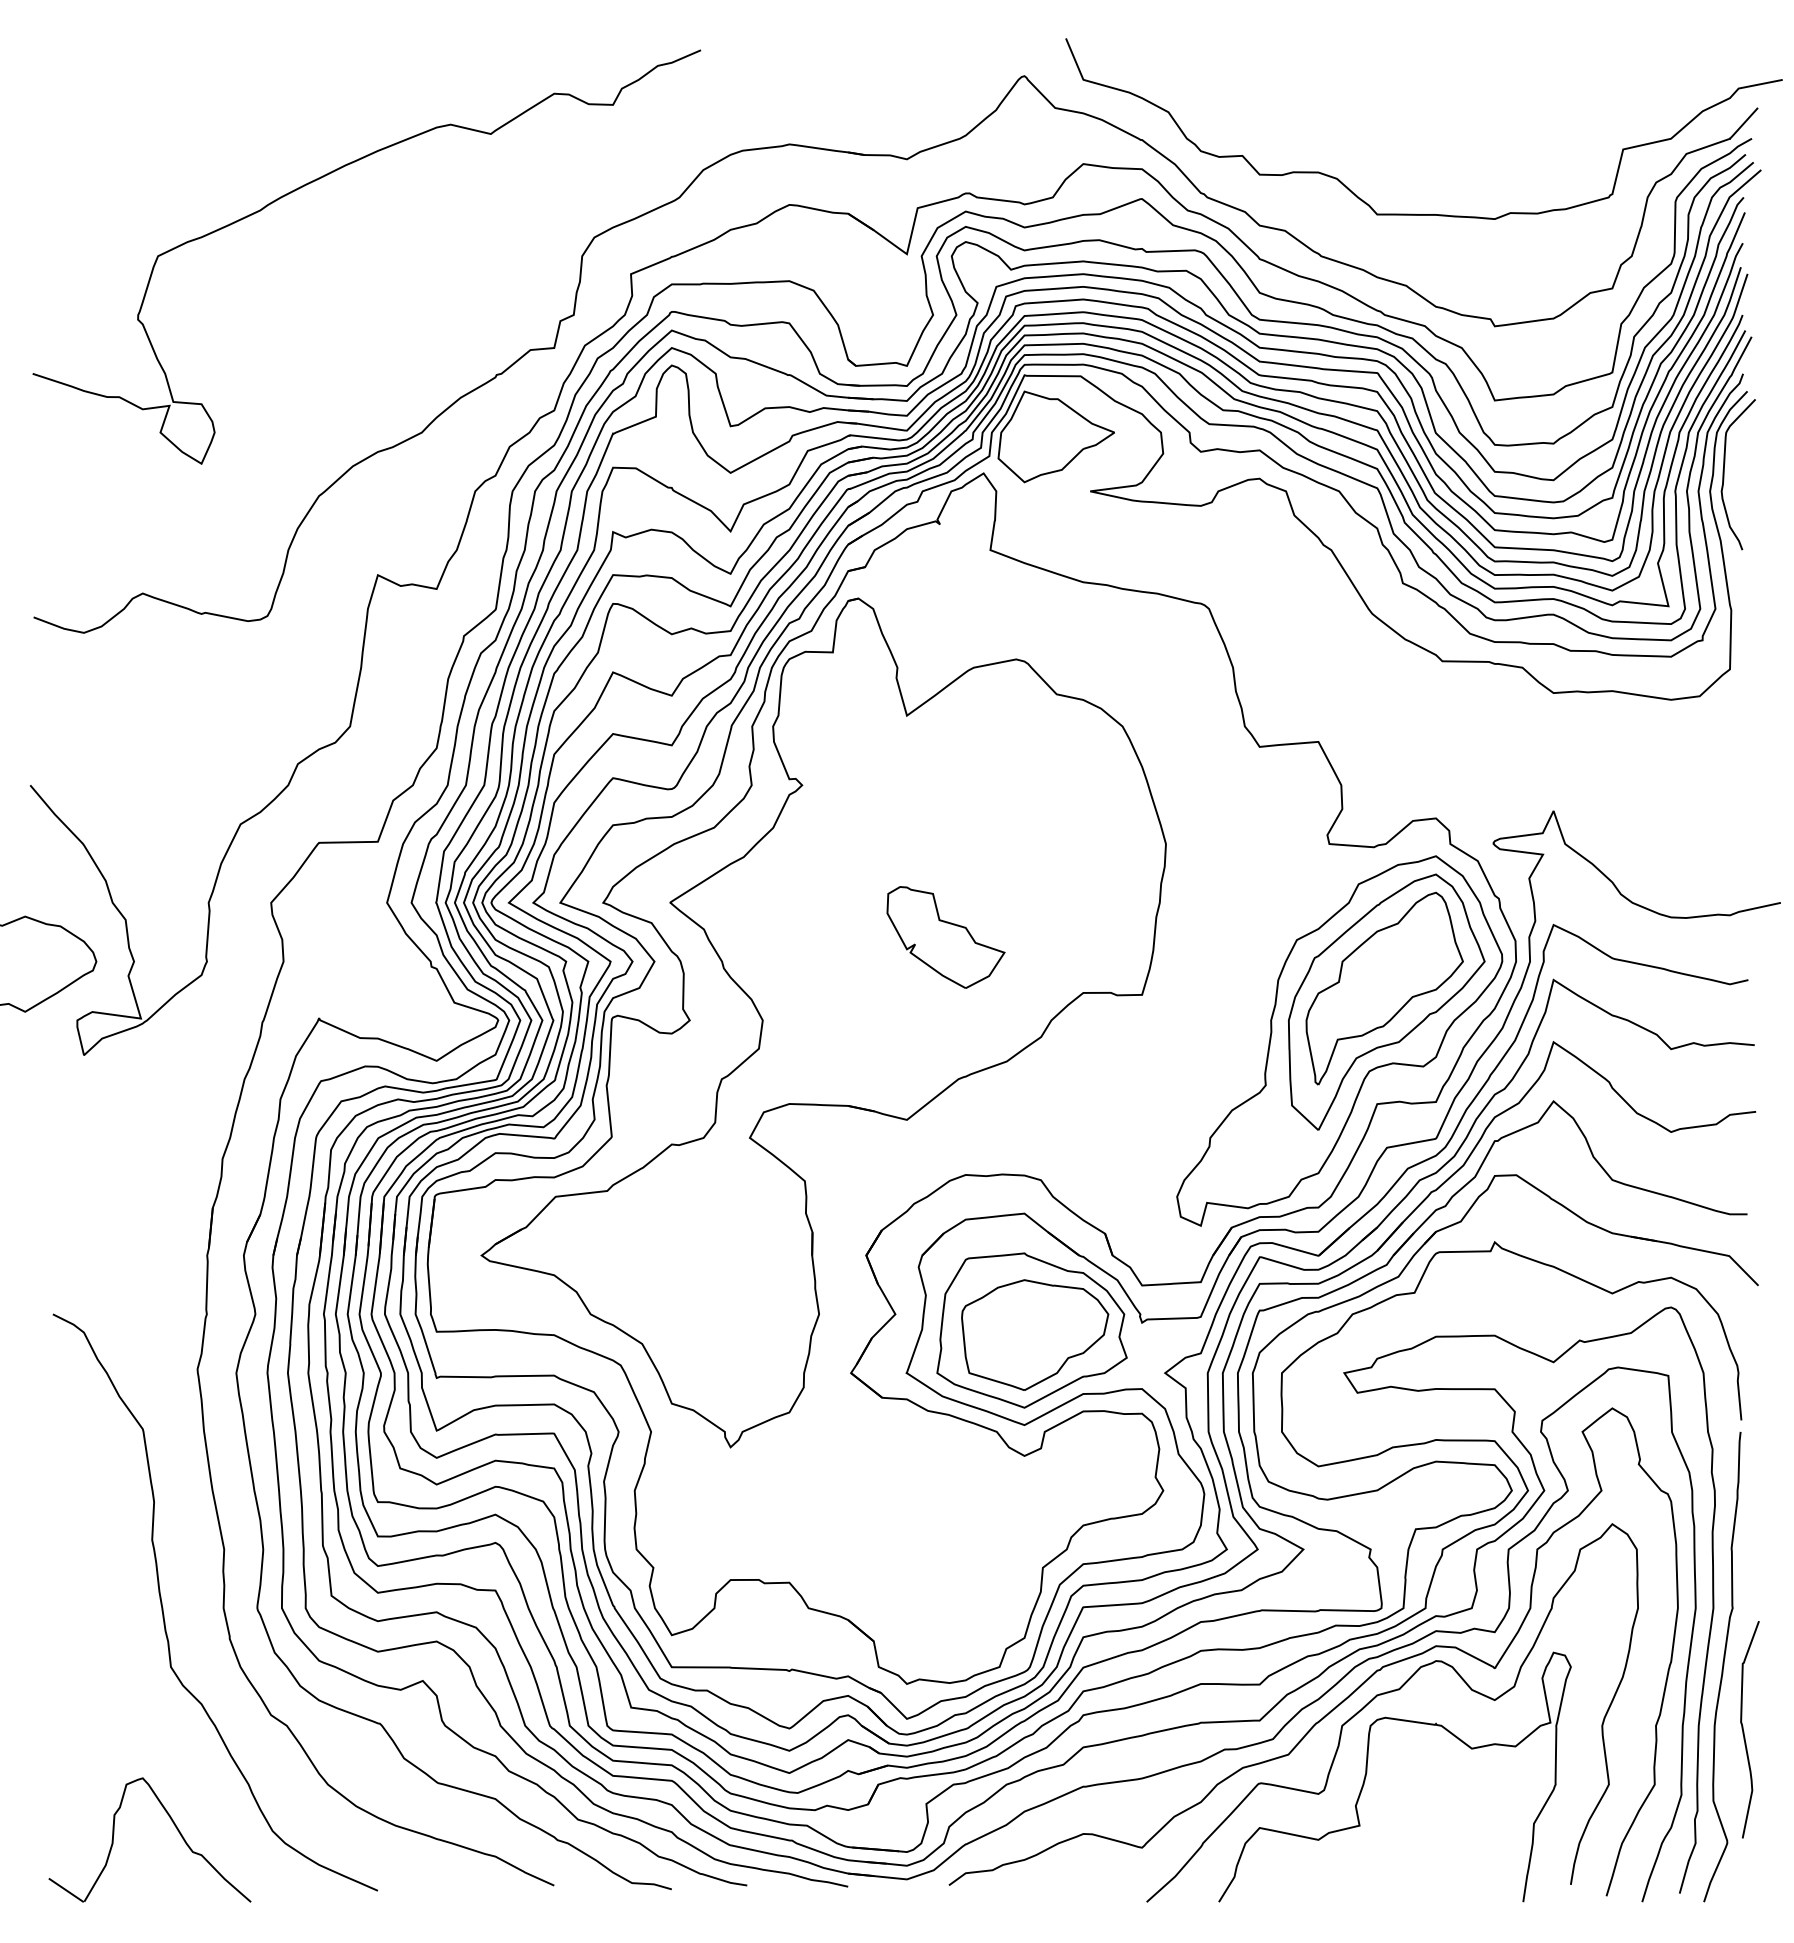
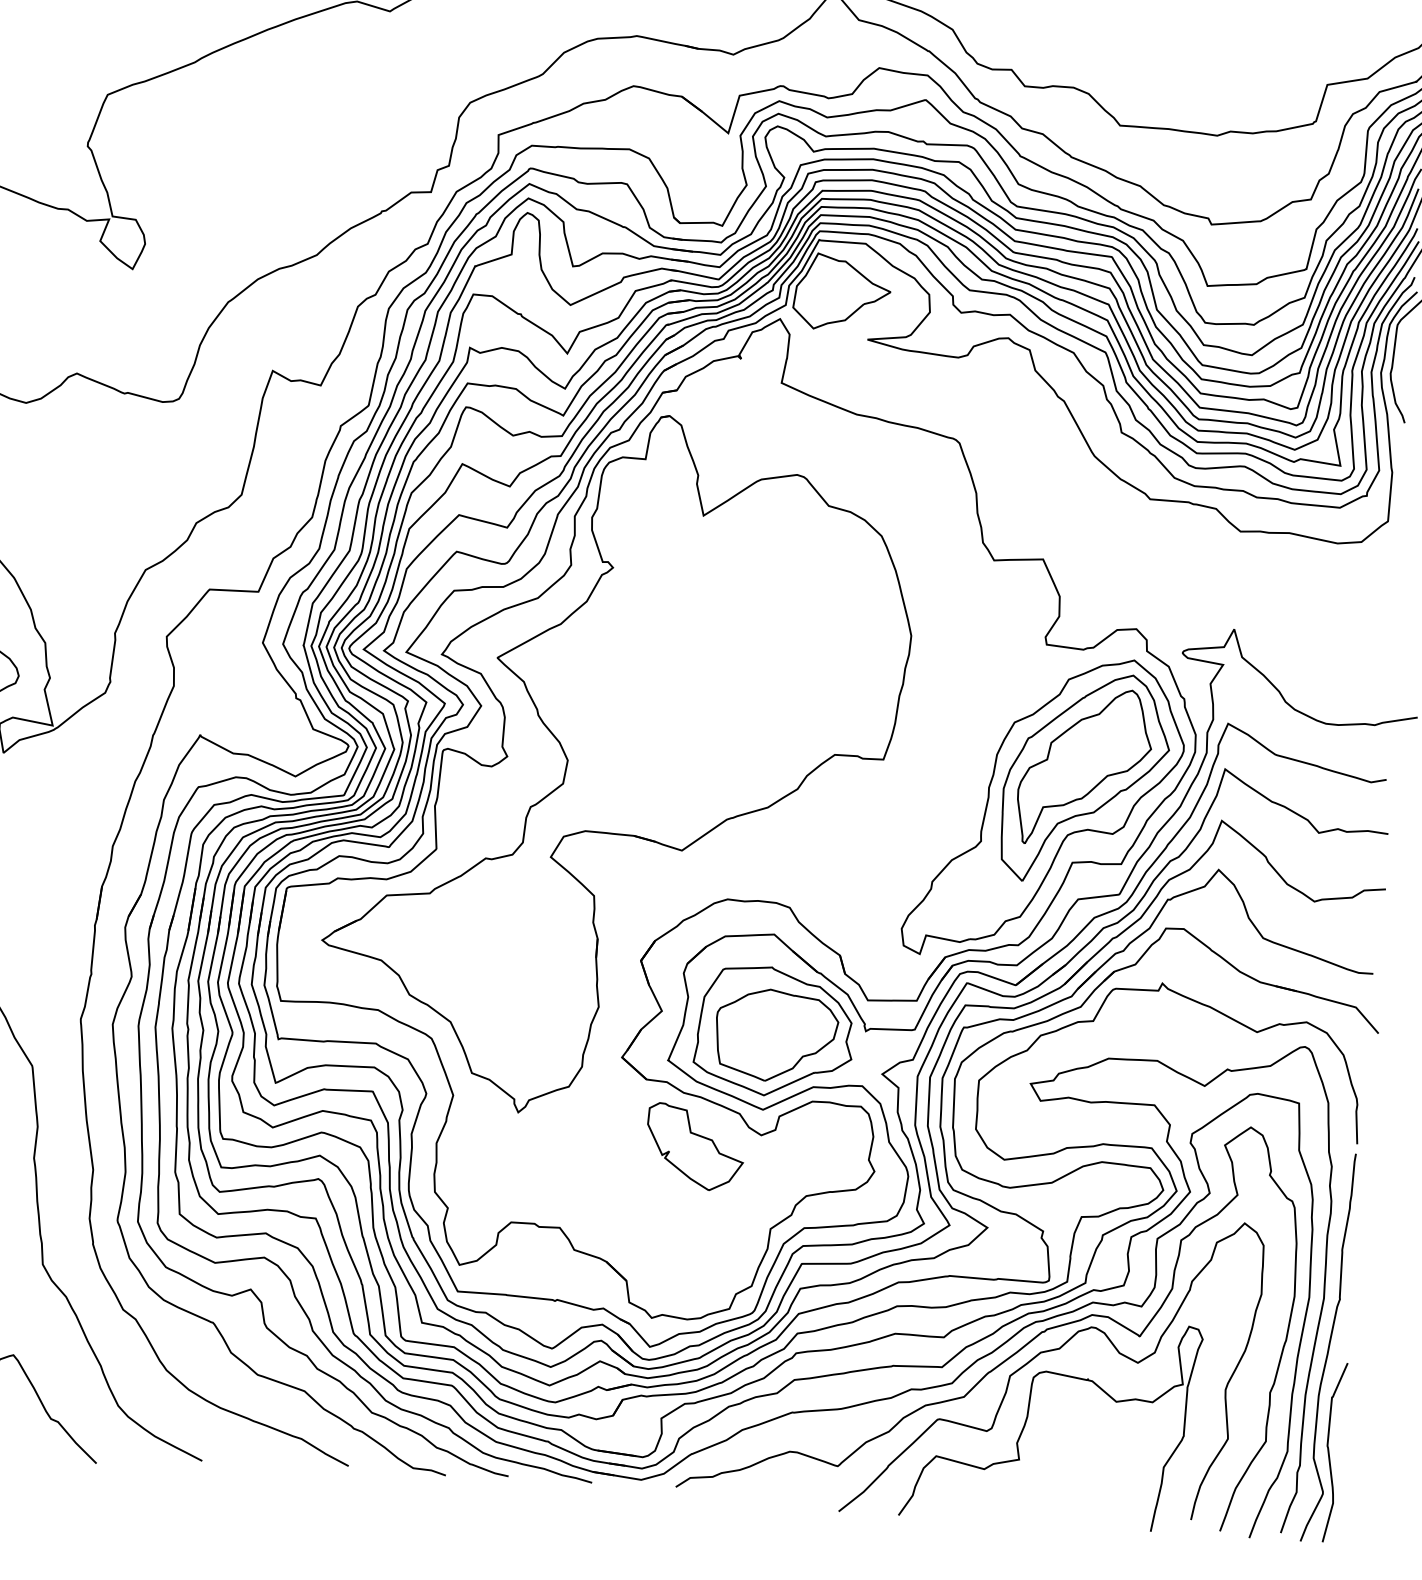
part: (945, 937) -> (694, 1147), moved
curve: (1744, 1731) -> (1329, 1453), moved

